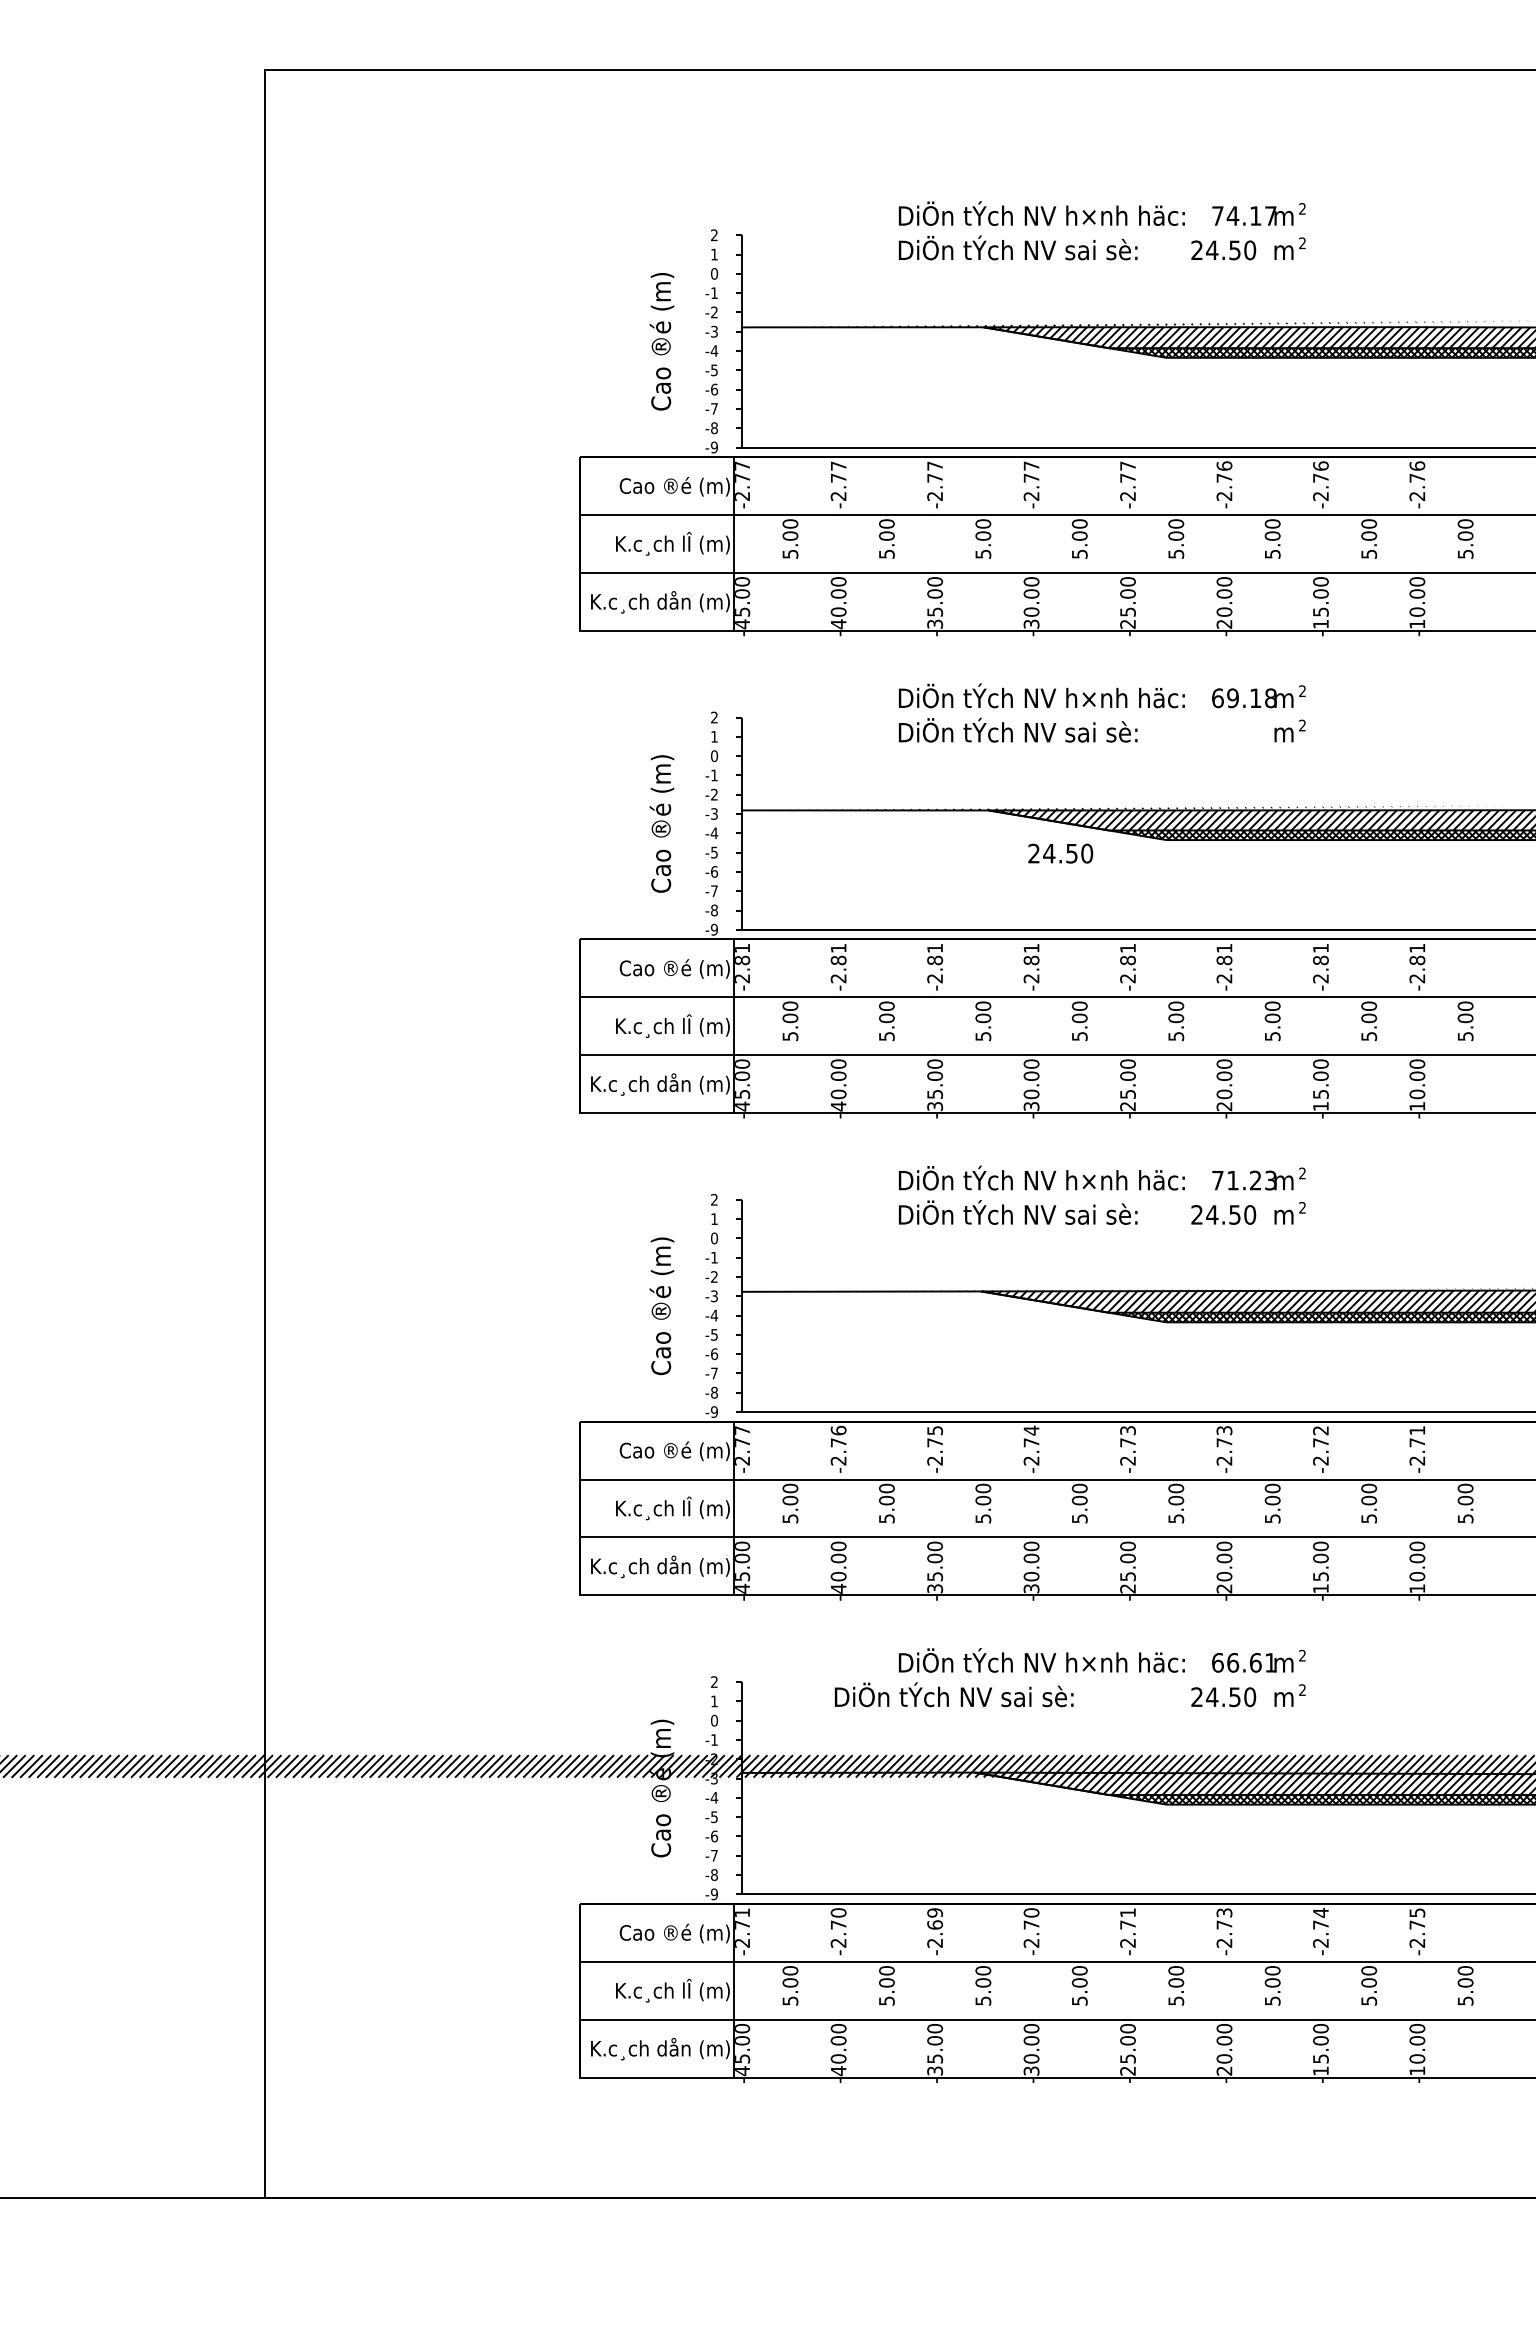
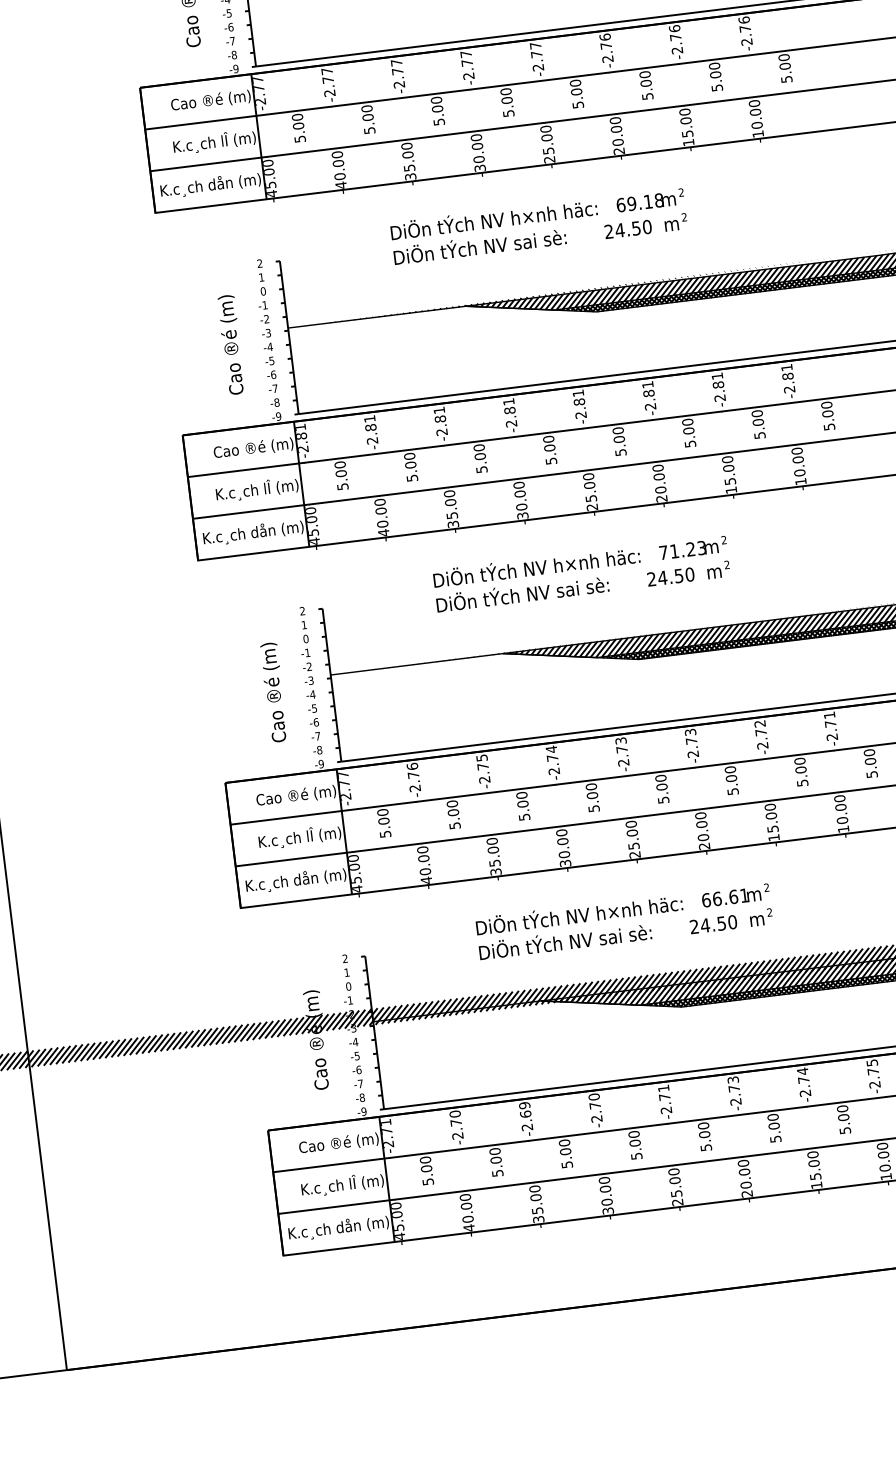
text: (1060, 853) -> (628, 229), moved
text: (954, 1694) -> (565, 940), moved

